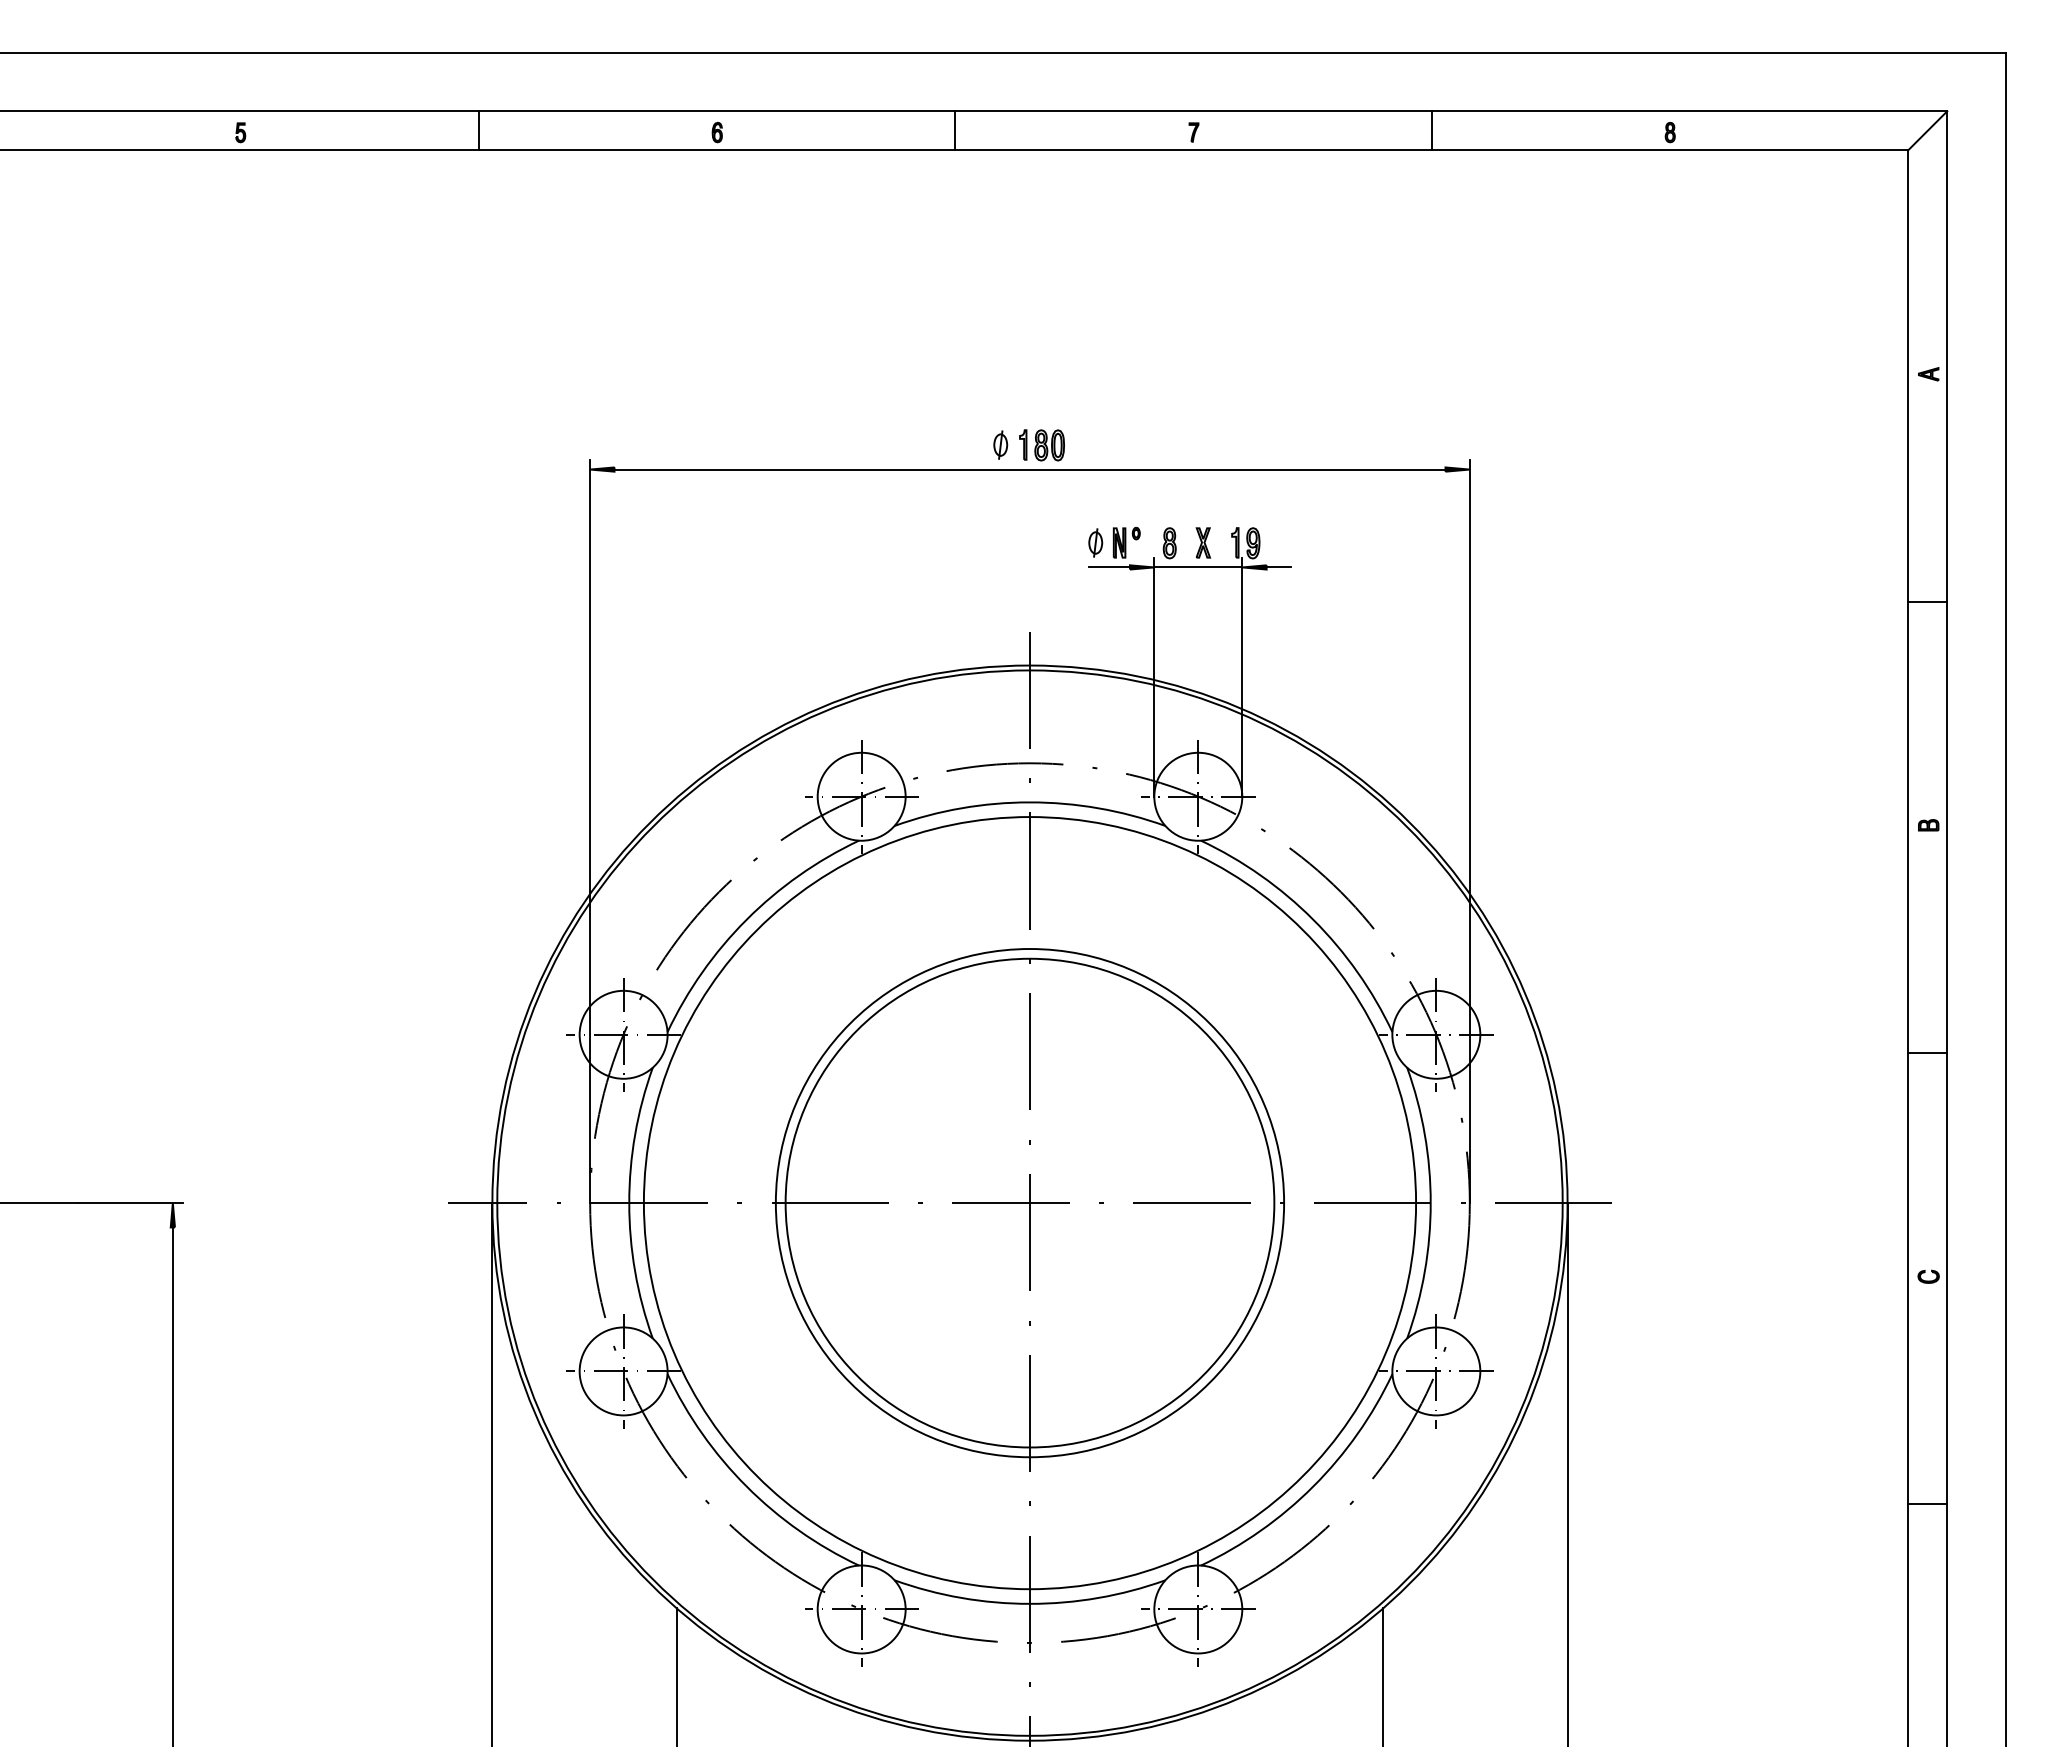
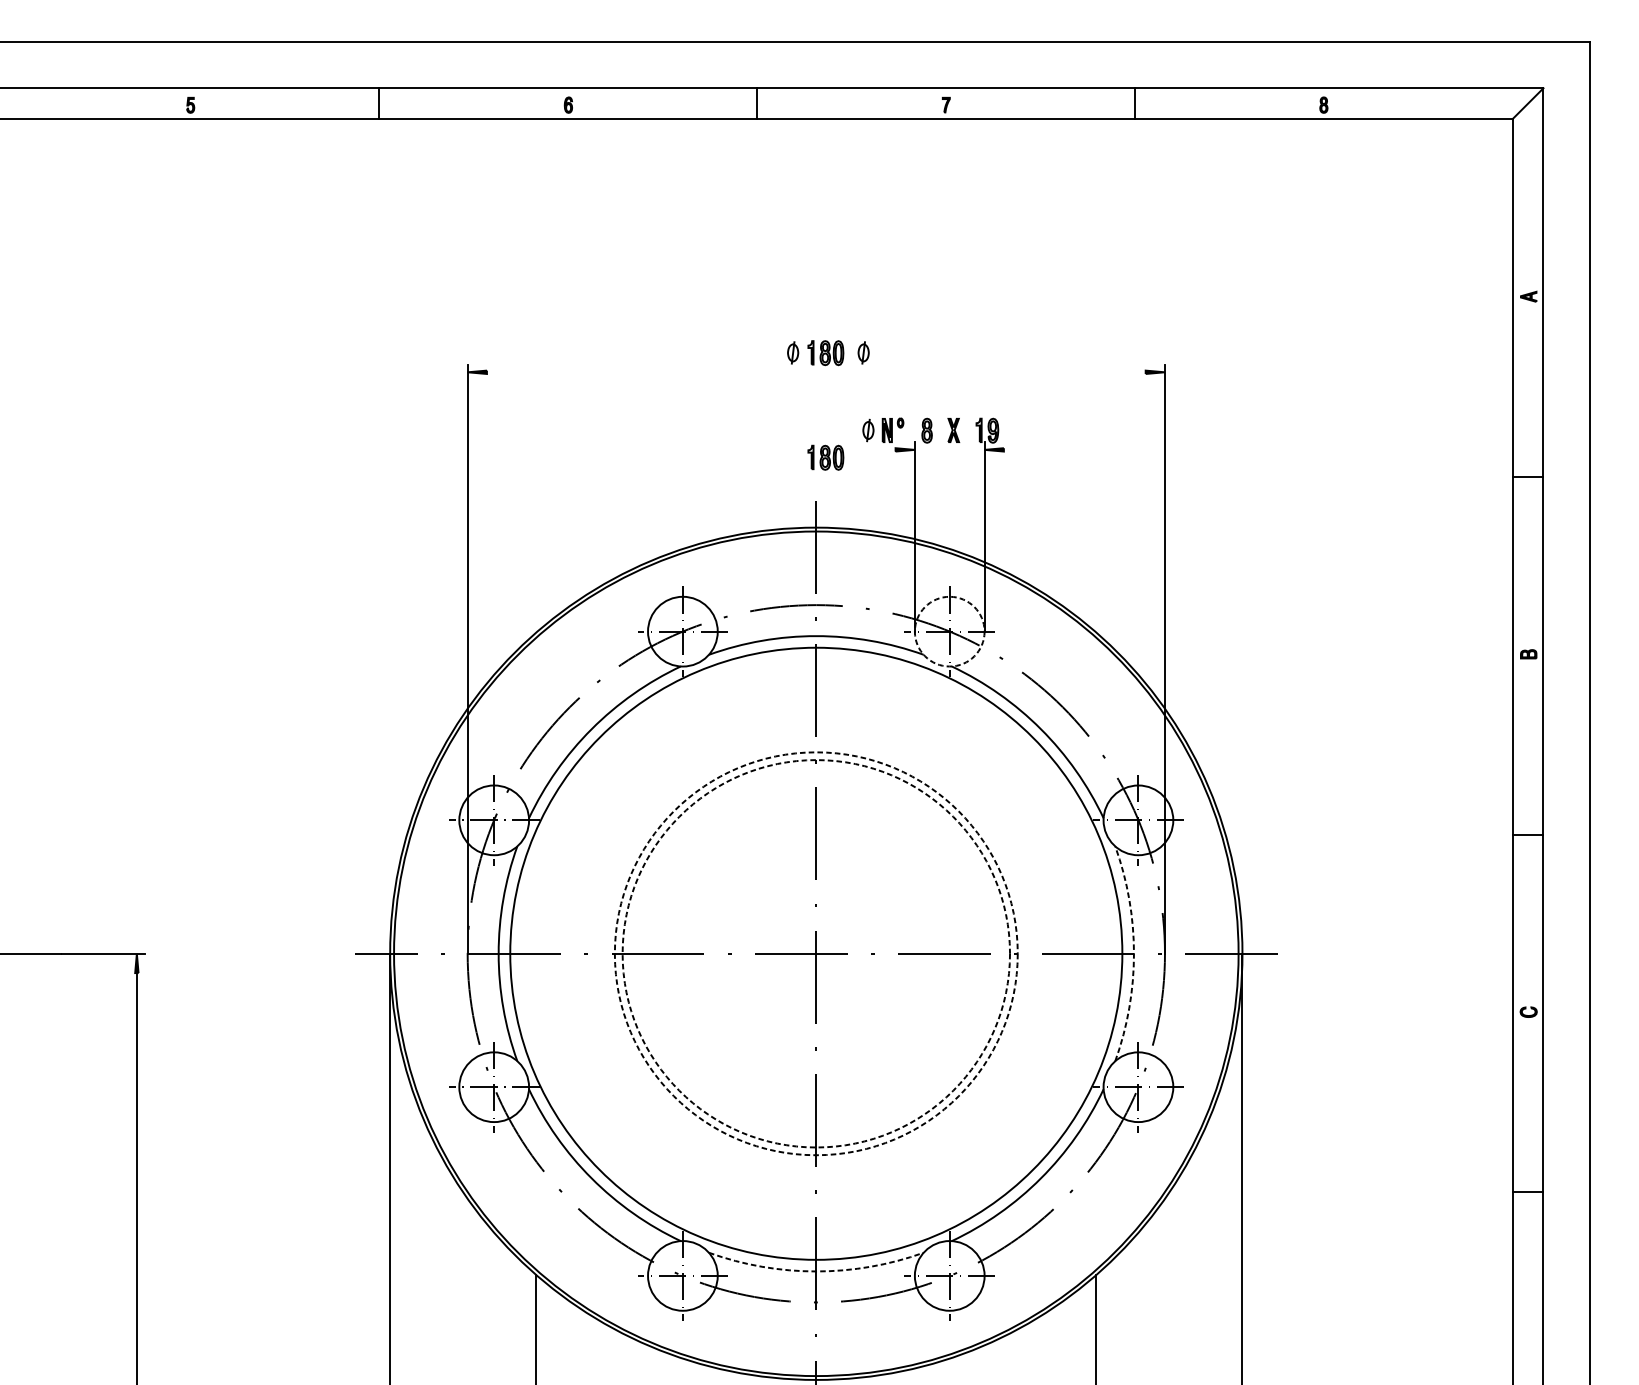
part: (1089, 444) -> (863, 352), added
line: (1029, 469) -> (815, 372), removed
line: (1109, 567) -> (879, 449), removed
line: (1198, 567) -> (949, 449), removed
line: (1278, 567) -> (1013, 449), removed
part: (1041, 577) -> (825, 457), added
circle: (1198, 796) -> (949, 631), solid -> dashed
circle: (1029, 1202) -> (815, 953), solid -> dashed
circle: (1029, 1203) -> (815, 954), solid -> dashed
arc: (1430, 1203) -> (1133, 954), solid -> dashed
arc: (1029, 1603) -> (815, 1271), solid -> dashed

